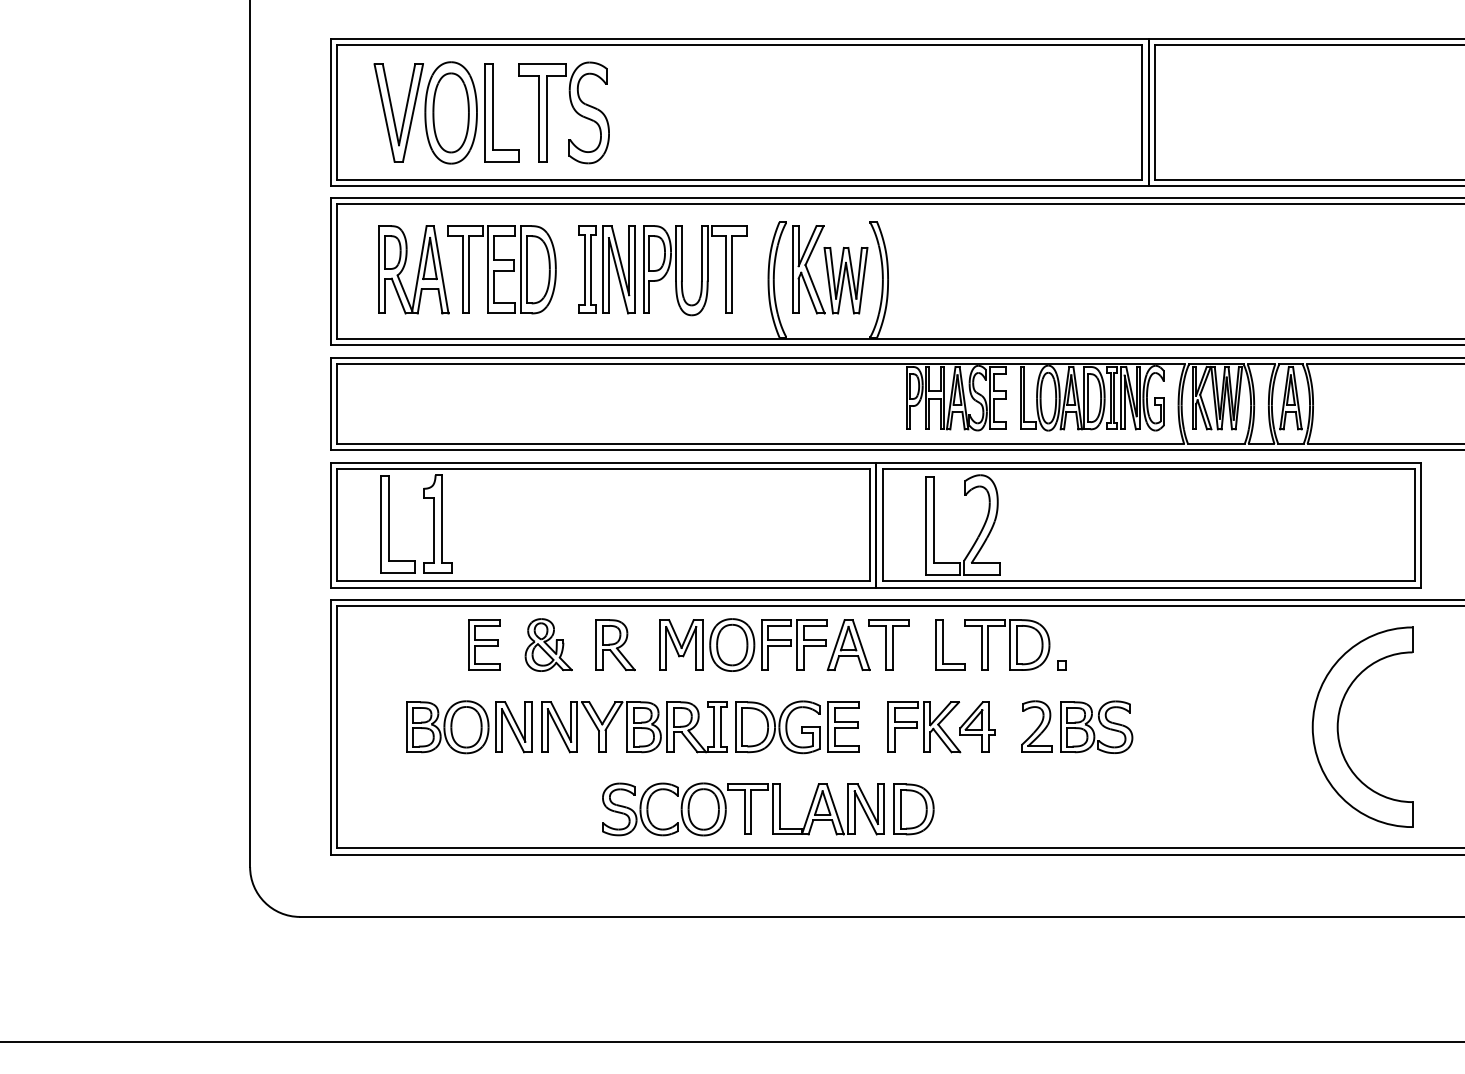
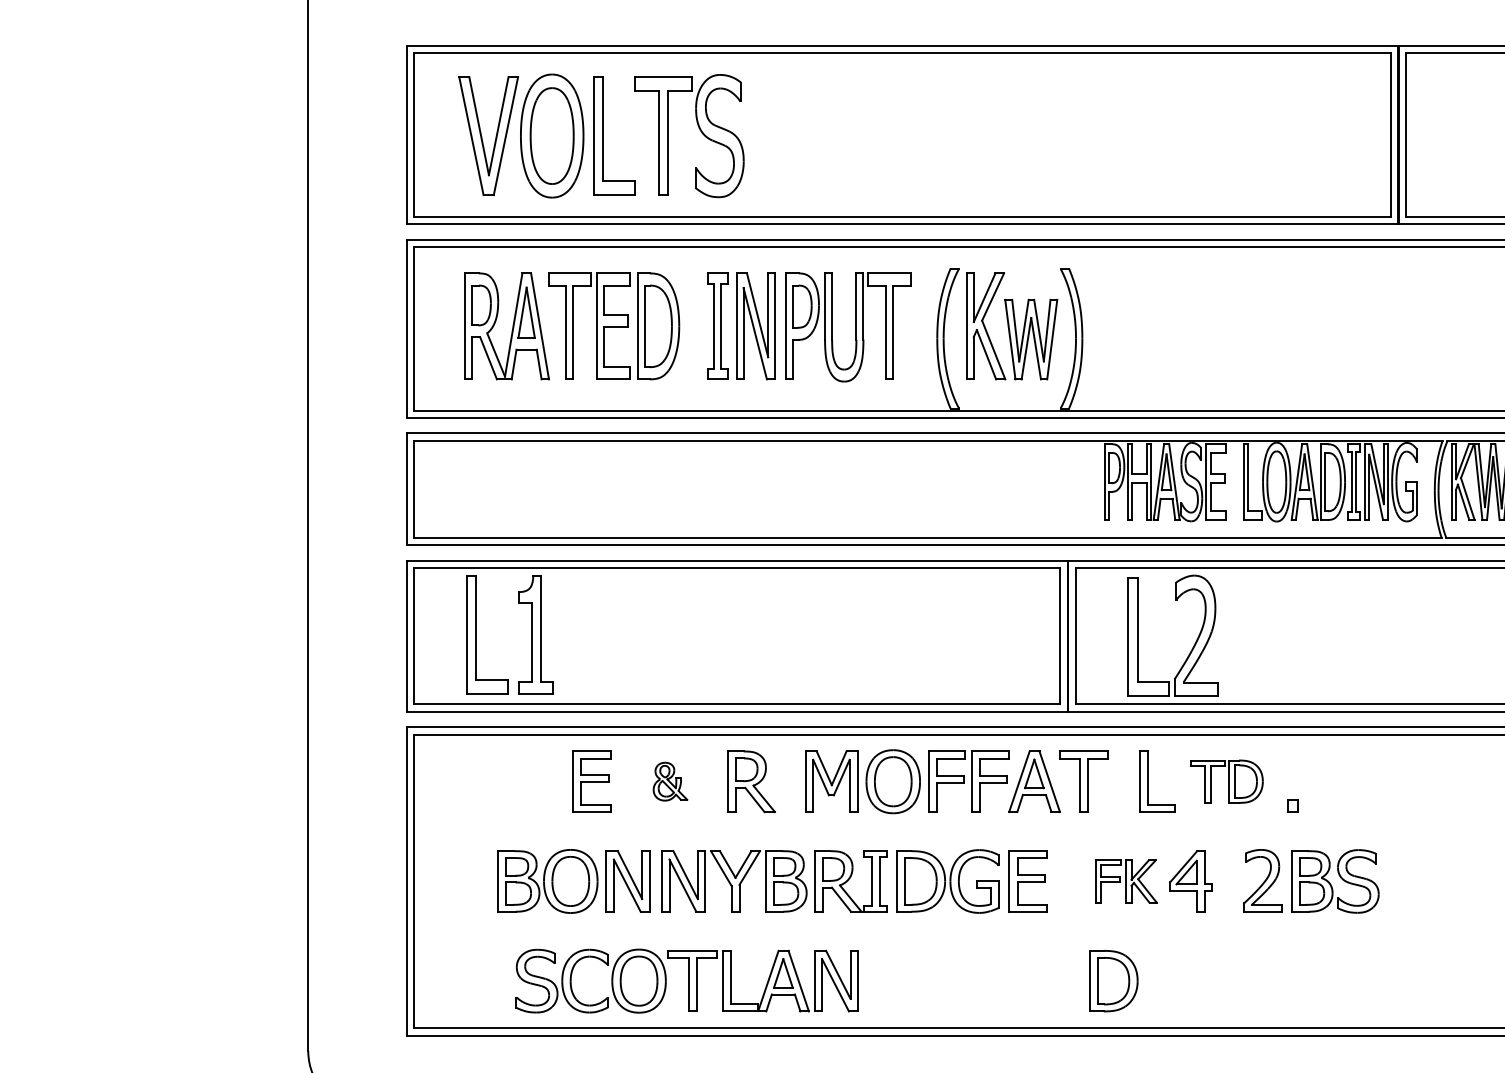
part: (548, 644) -> (670, 781), size x0.6
part: (1007, 644) -> (1227, 781), size x0.7
part: (924, 727) -> (1126, 881), size x0.7
part: (743, 809) -> (687, 981), moved

